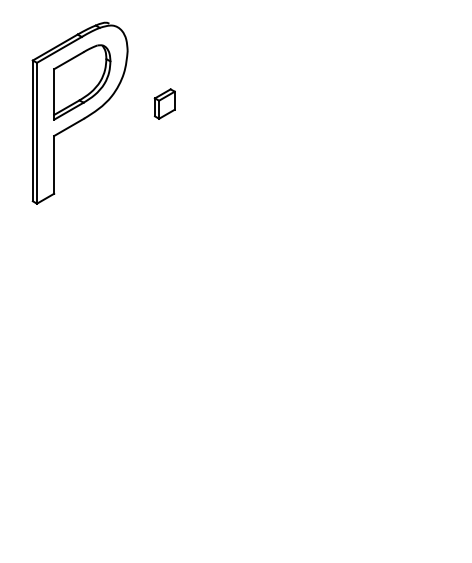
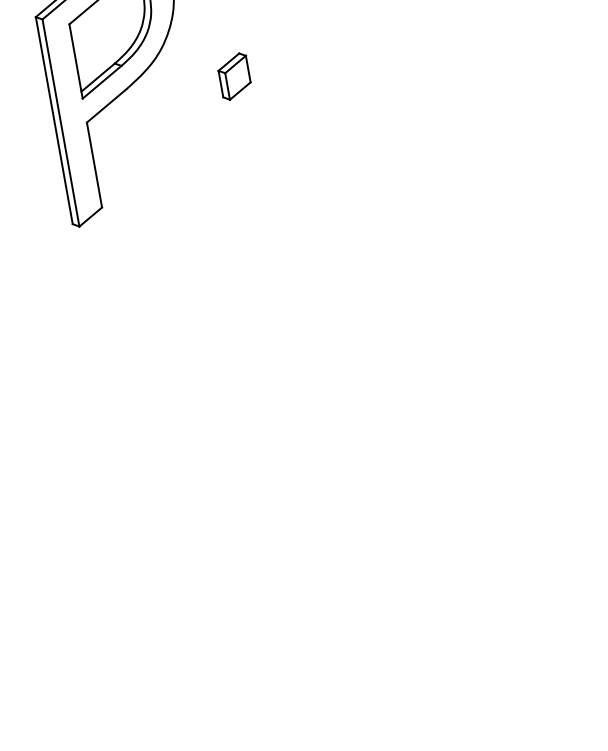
part: (164, 103) -> (233, 75), moved

